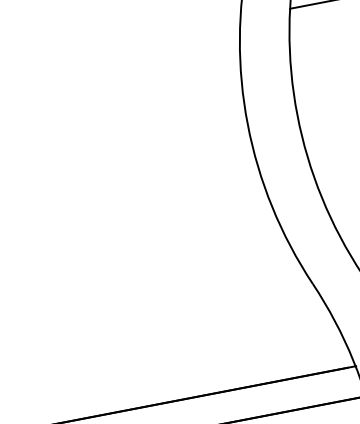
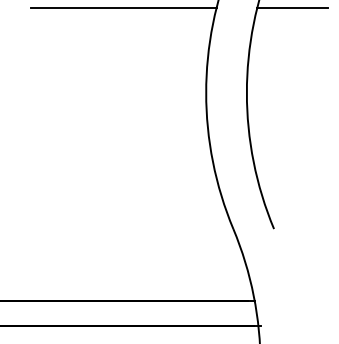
line: (126, 39) -> (123, 7), added

